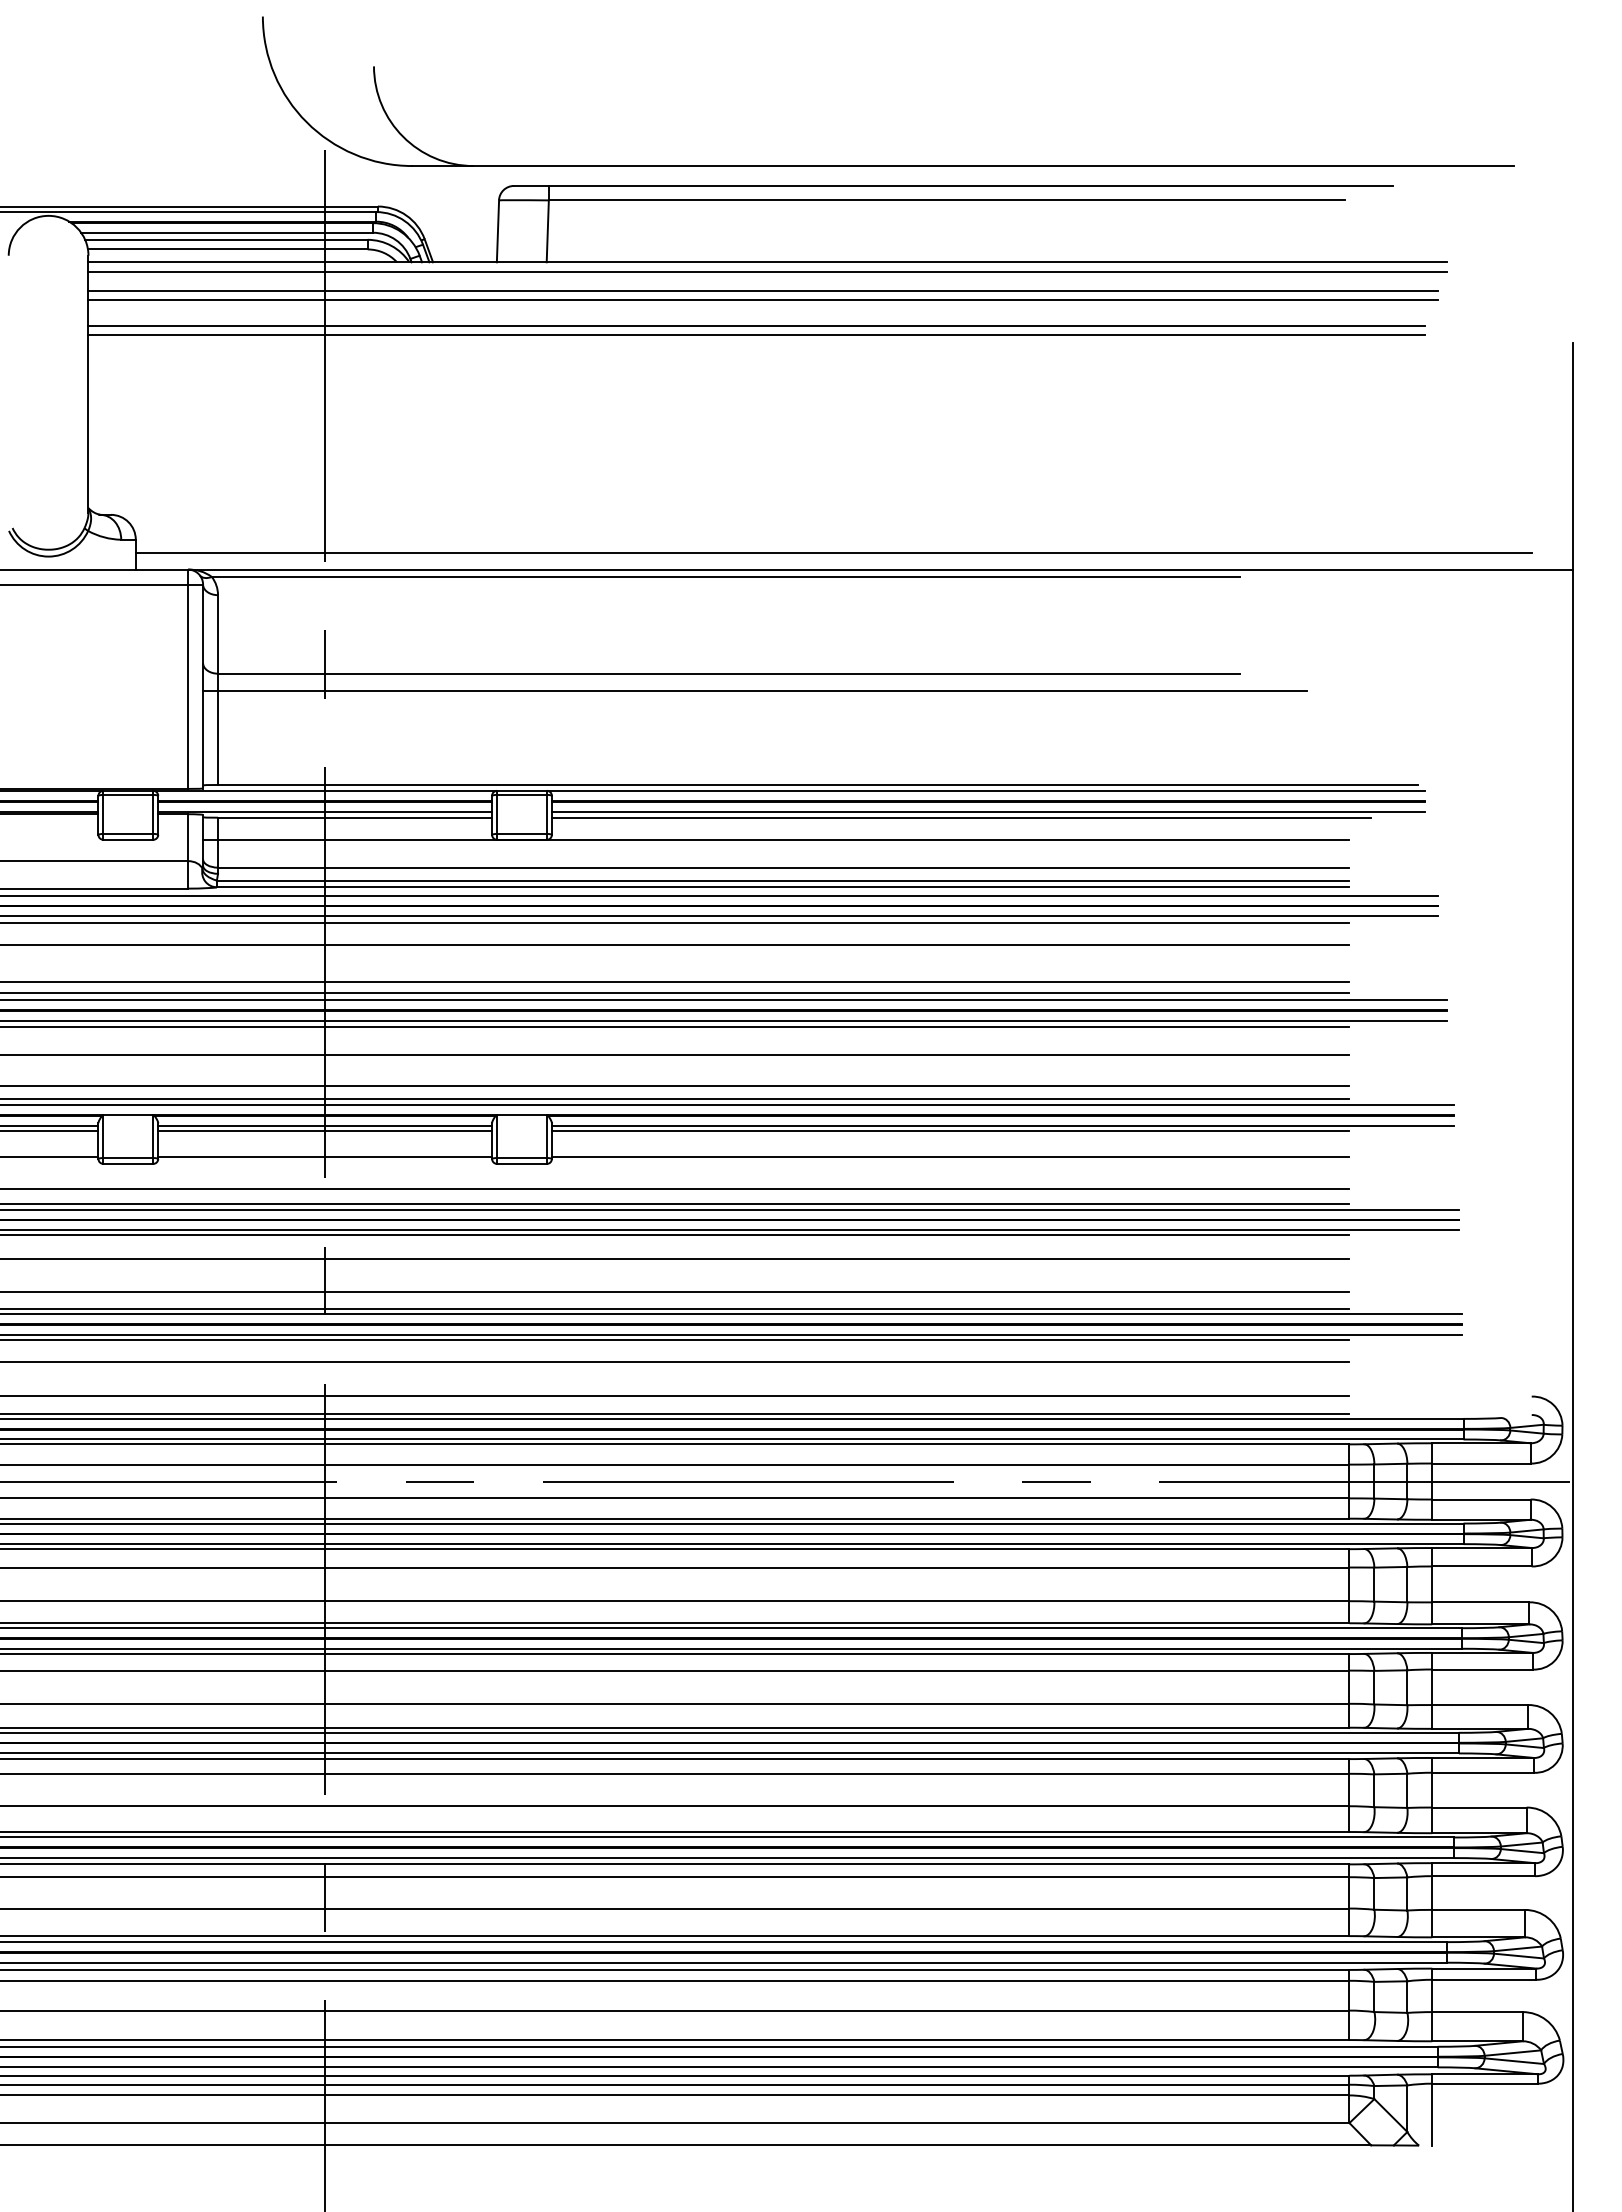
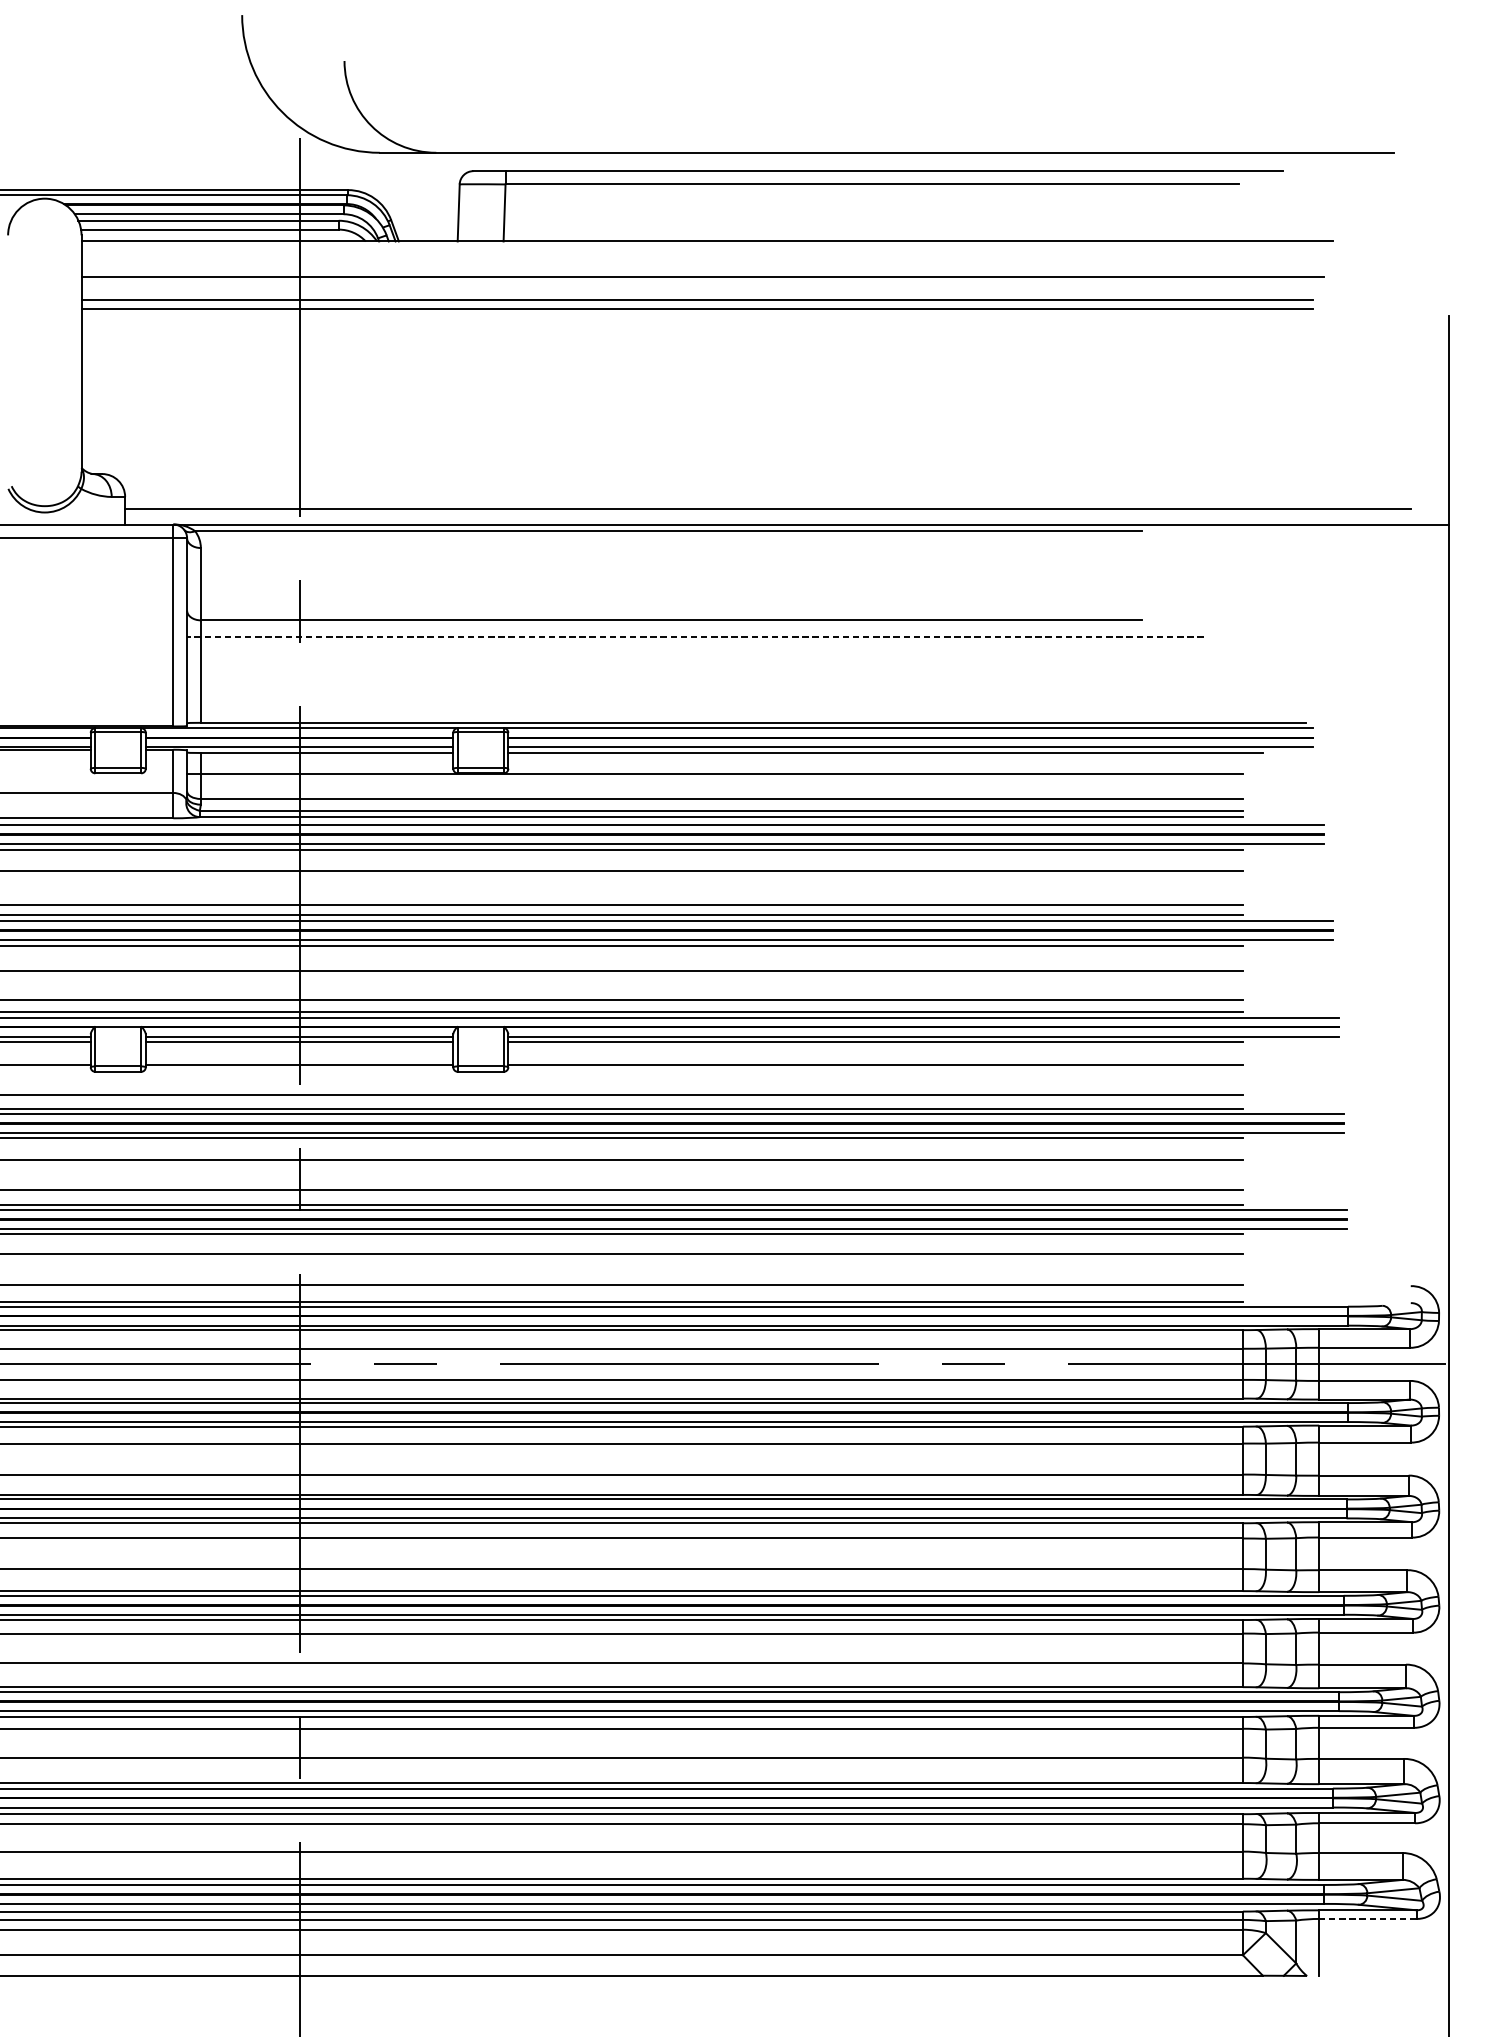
line: (767, 271) -> (706, 249), removed
line: (762, 290) -> (702, 267), removed
line: (755, 691) -> (695, 636), solid -> dashed
line: (1485, 2083) -> (1368, 1918), solid -> dashed

